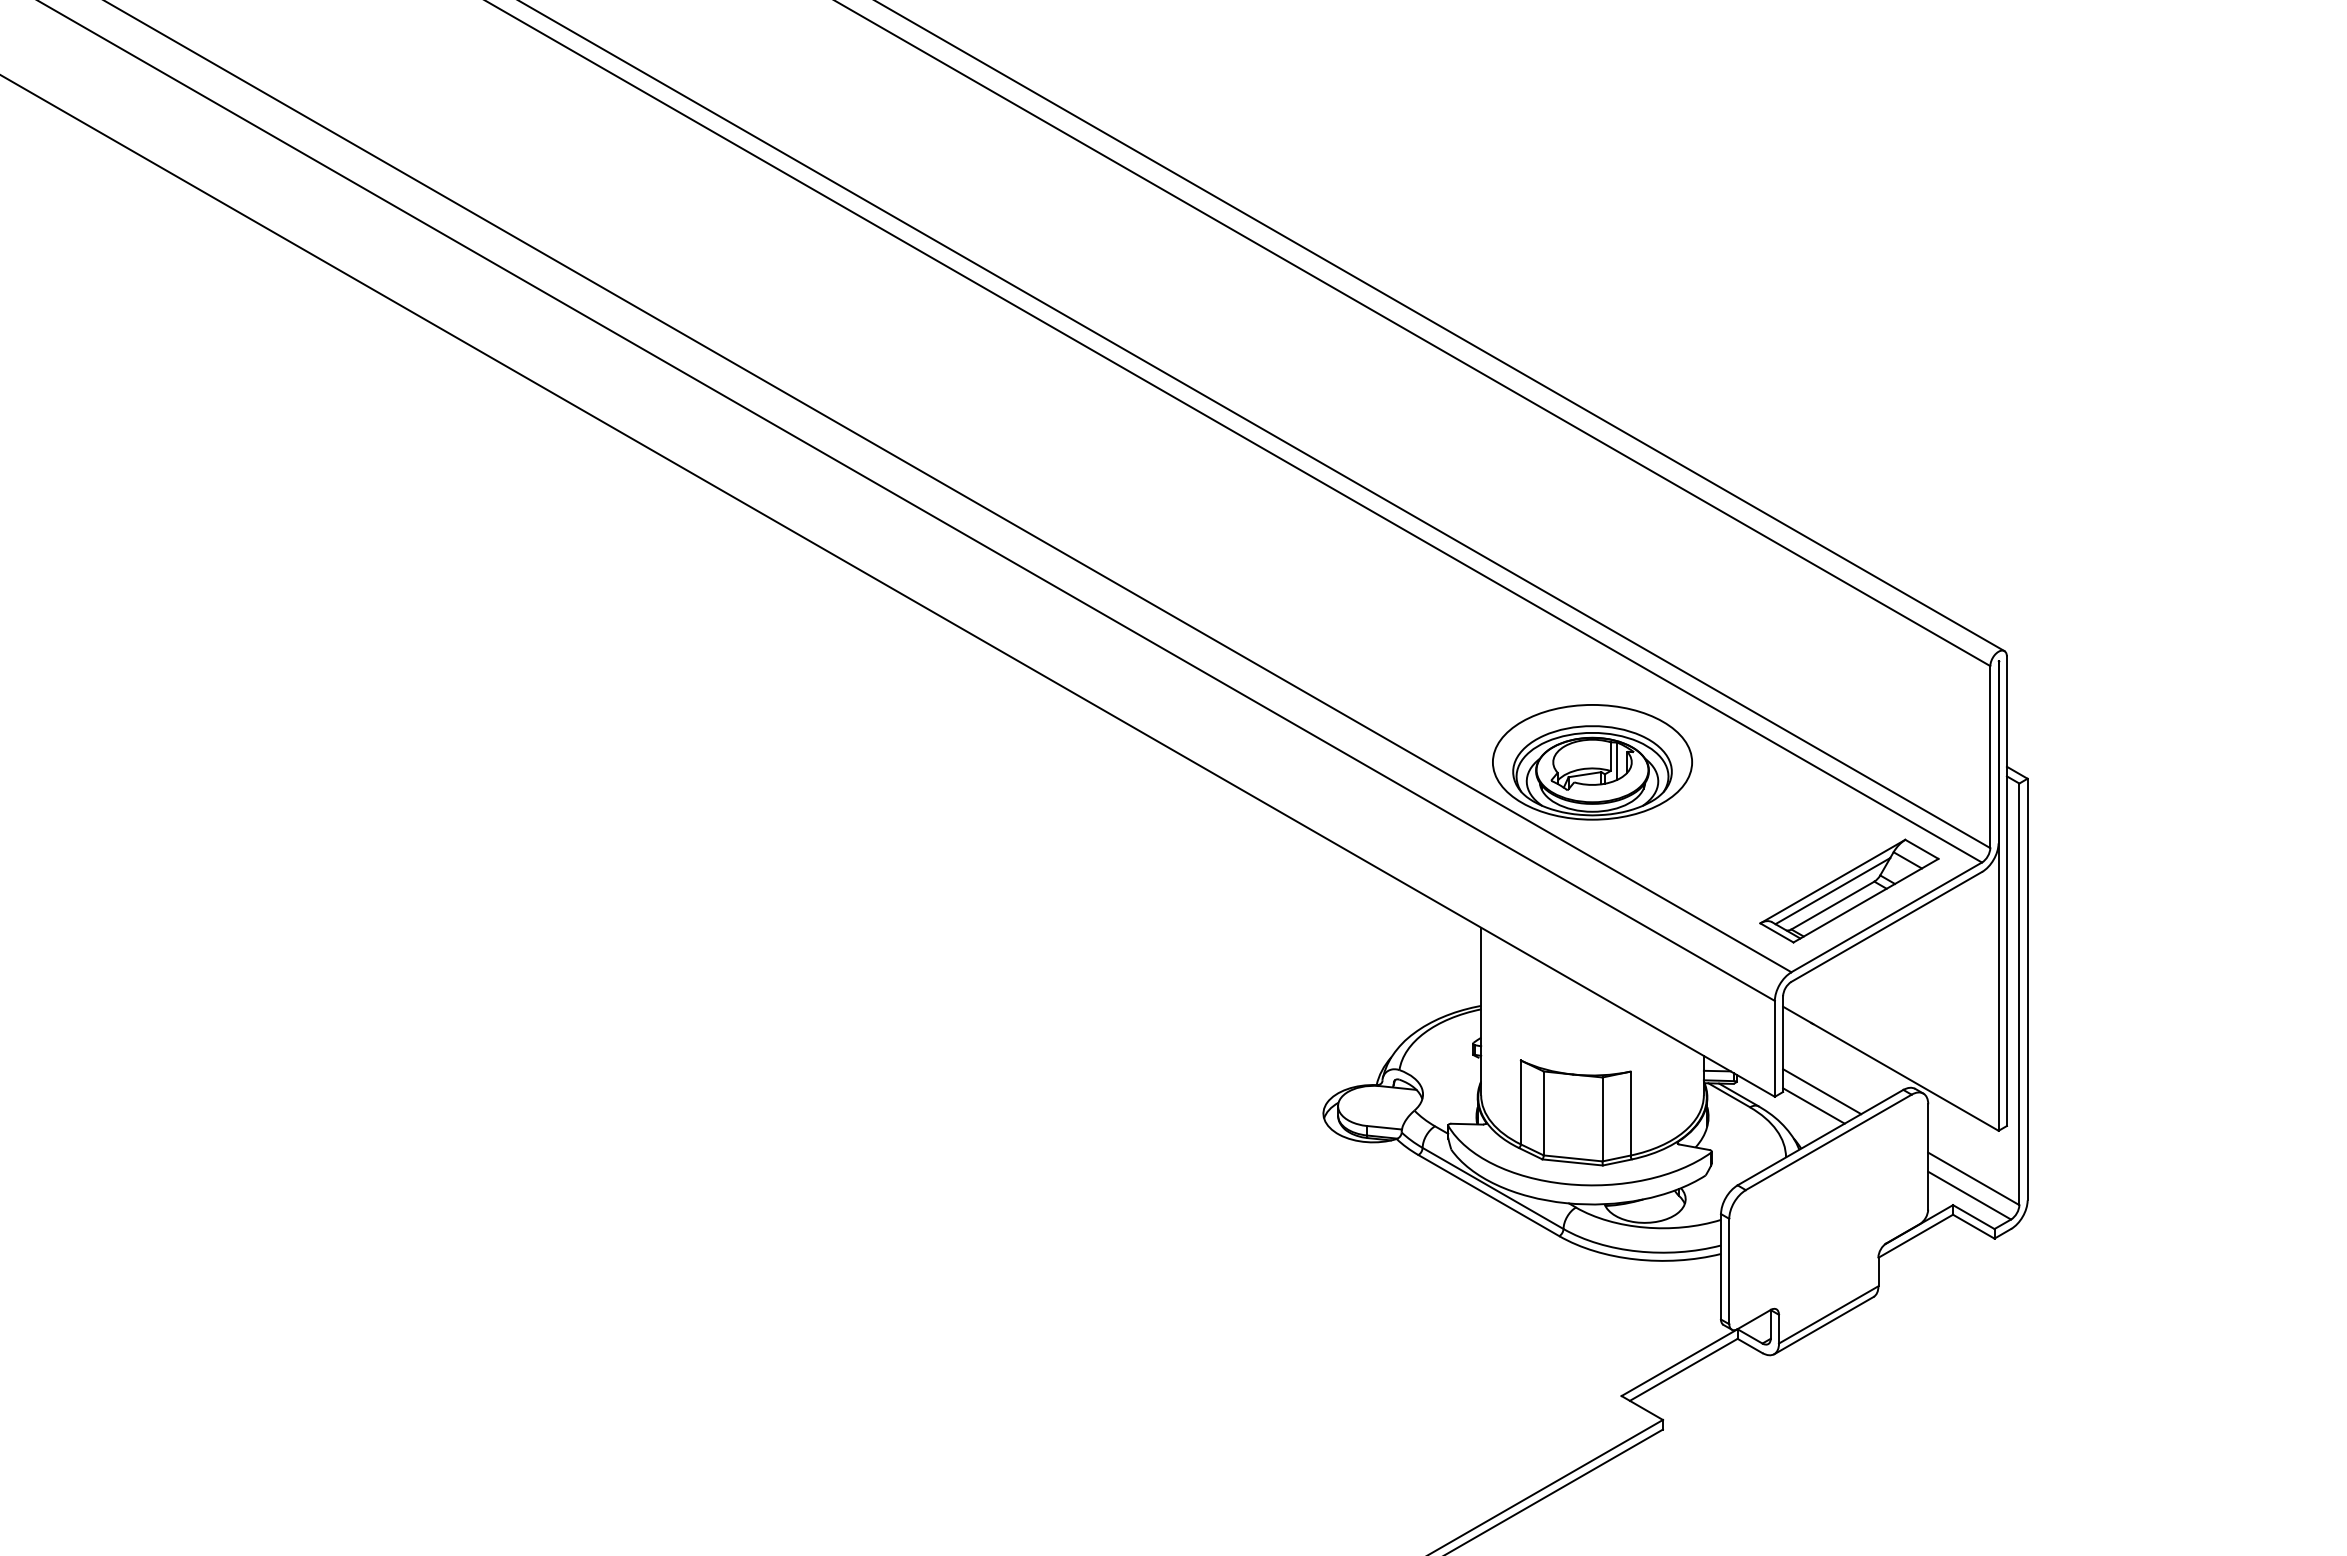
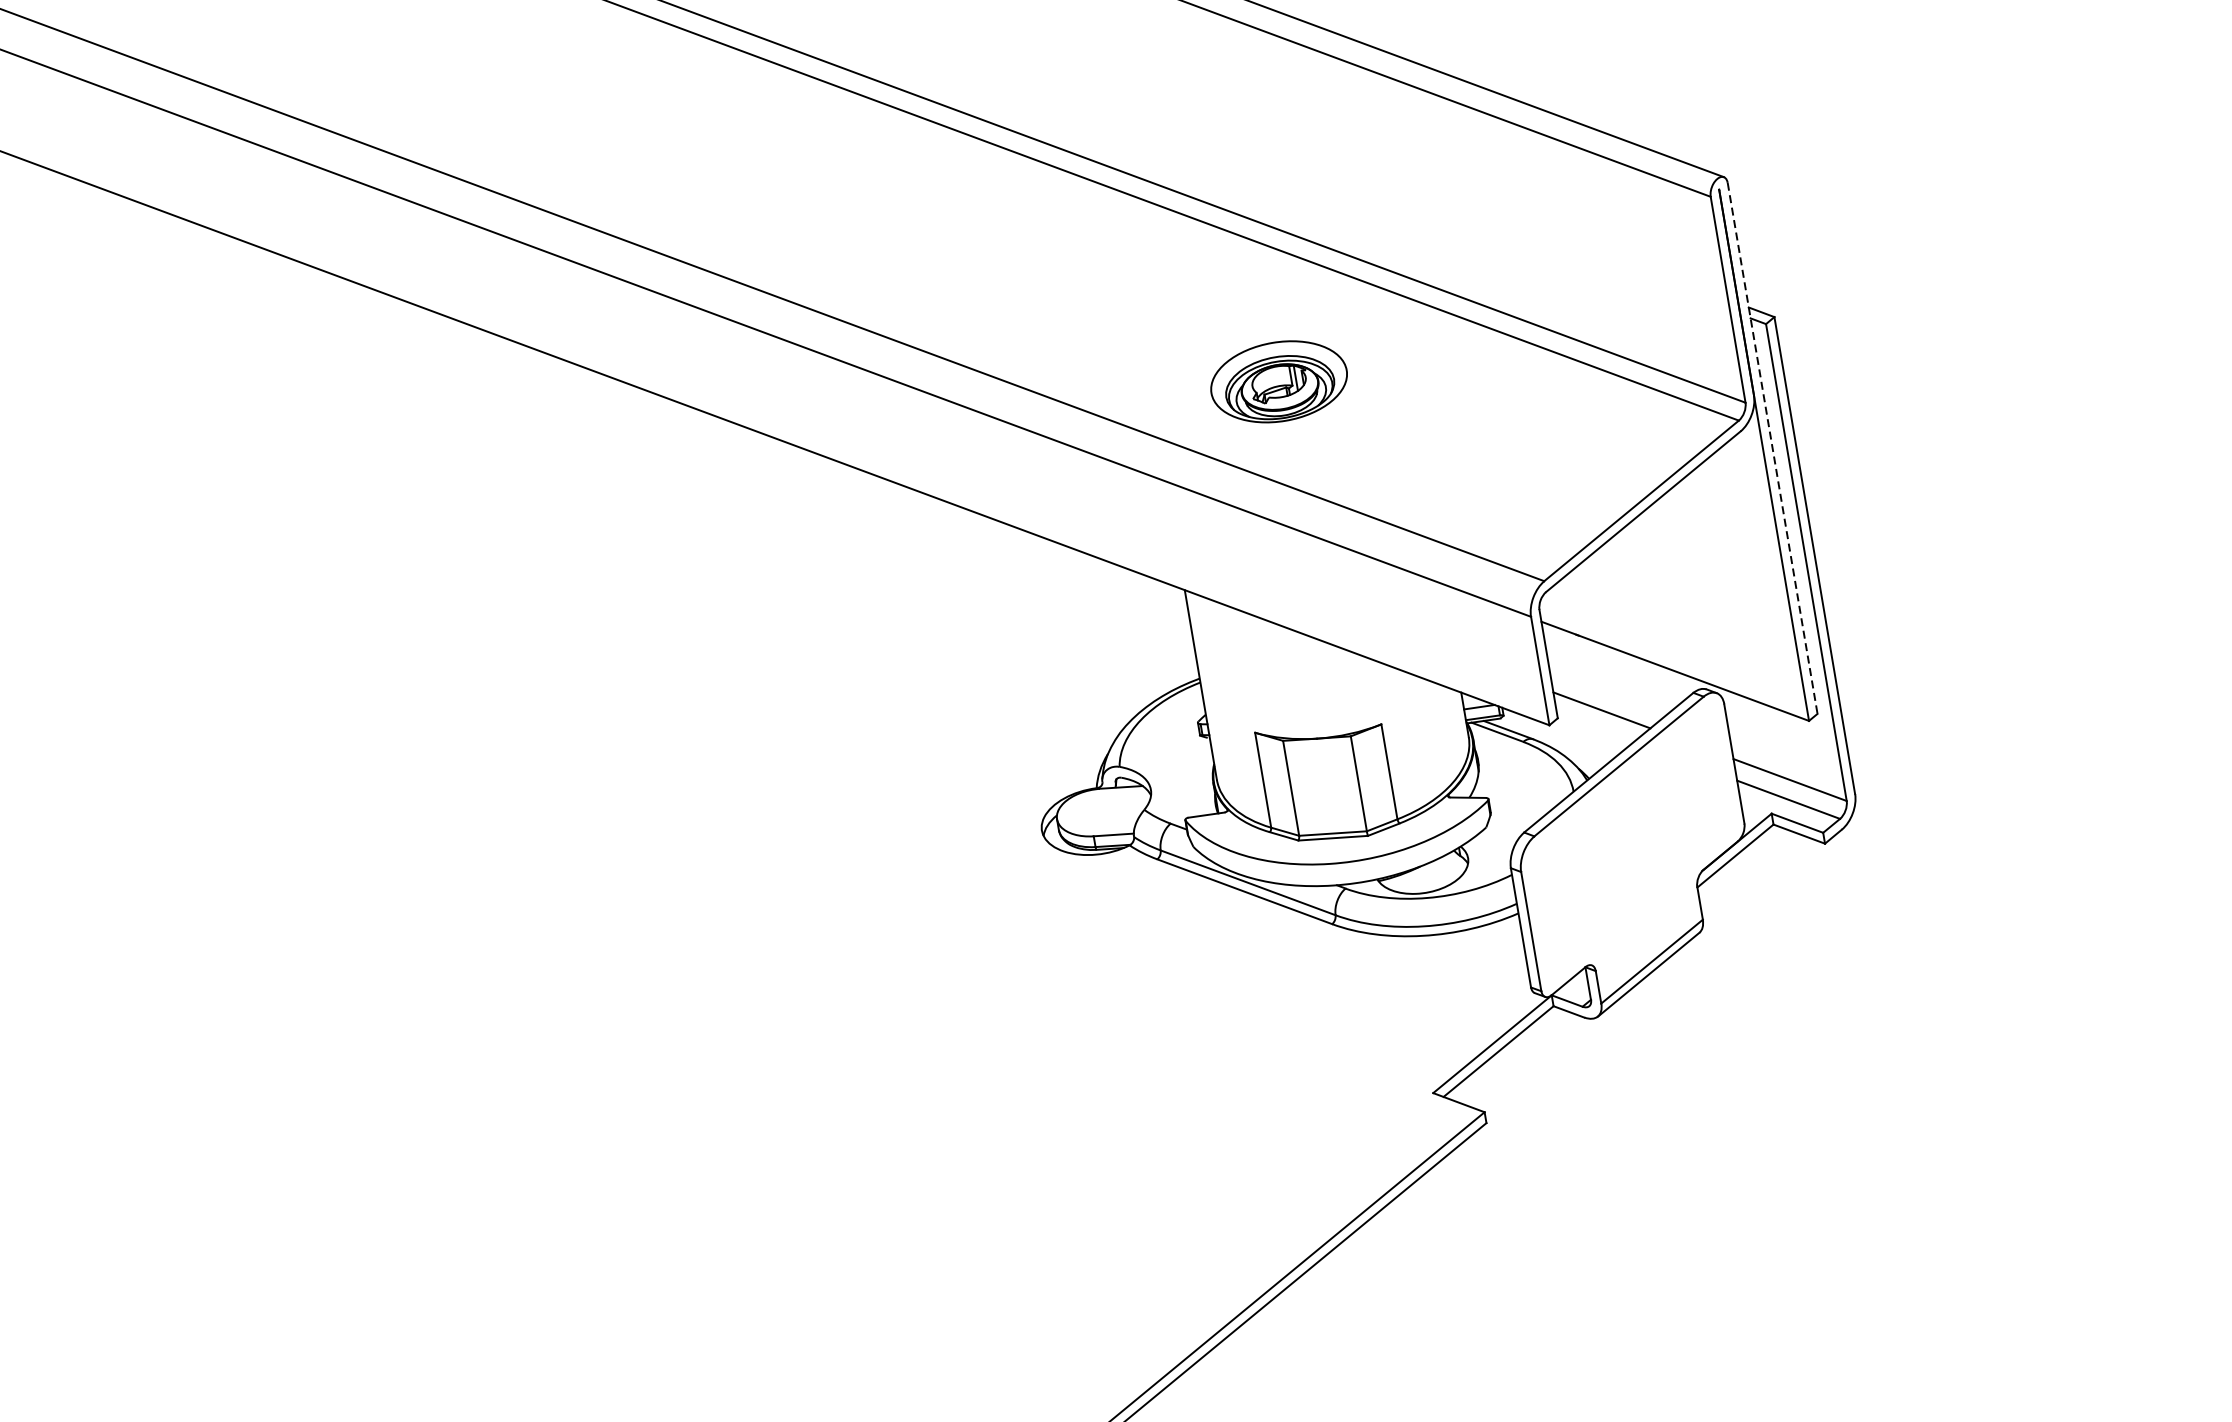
part: (1592, 762) -> (1279, 381), size x0.6
part: (1849, 890) -> (1594, 477), removed
line: (2006, 891) -> (1772, 448), solid -> dashed
line: (1813, 1105) -> (1594, 727), removed

